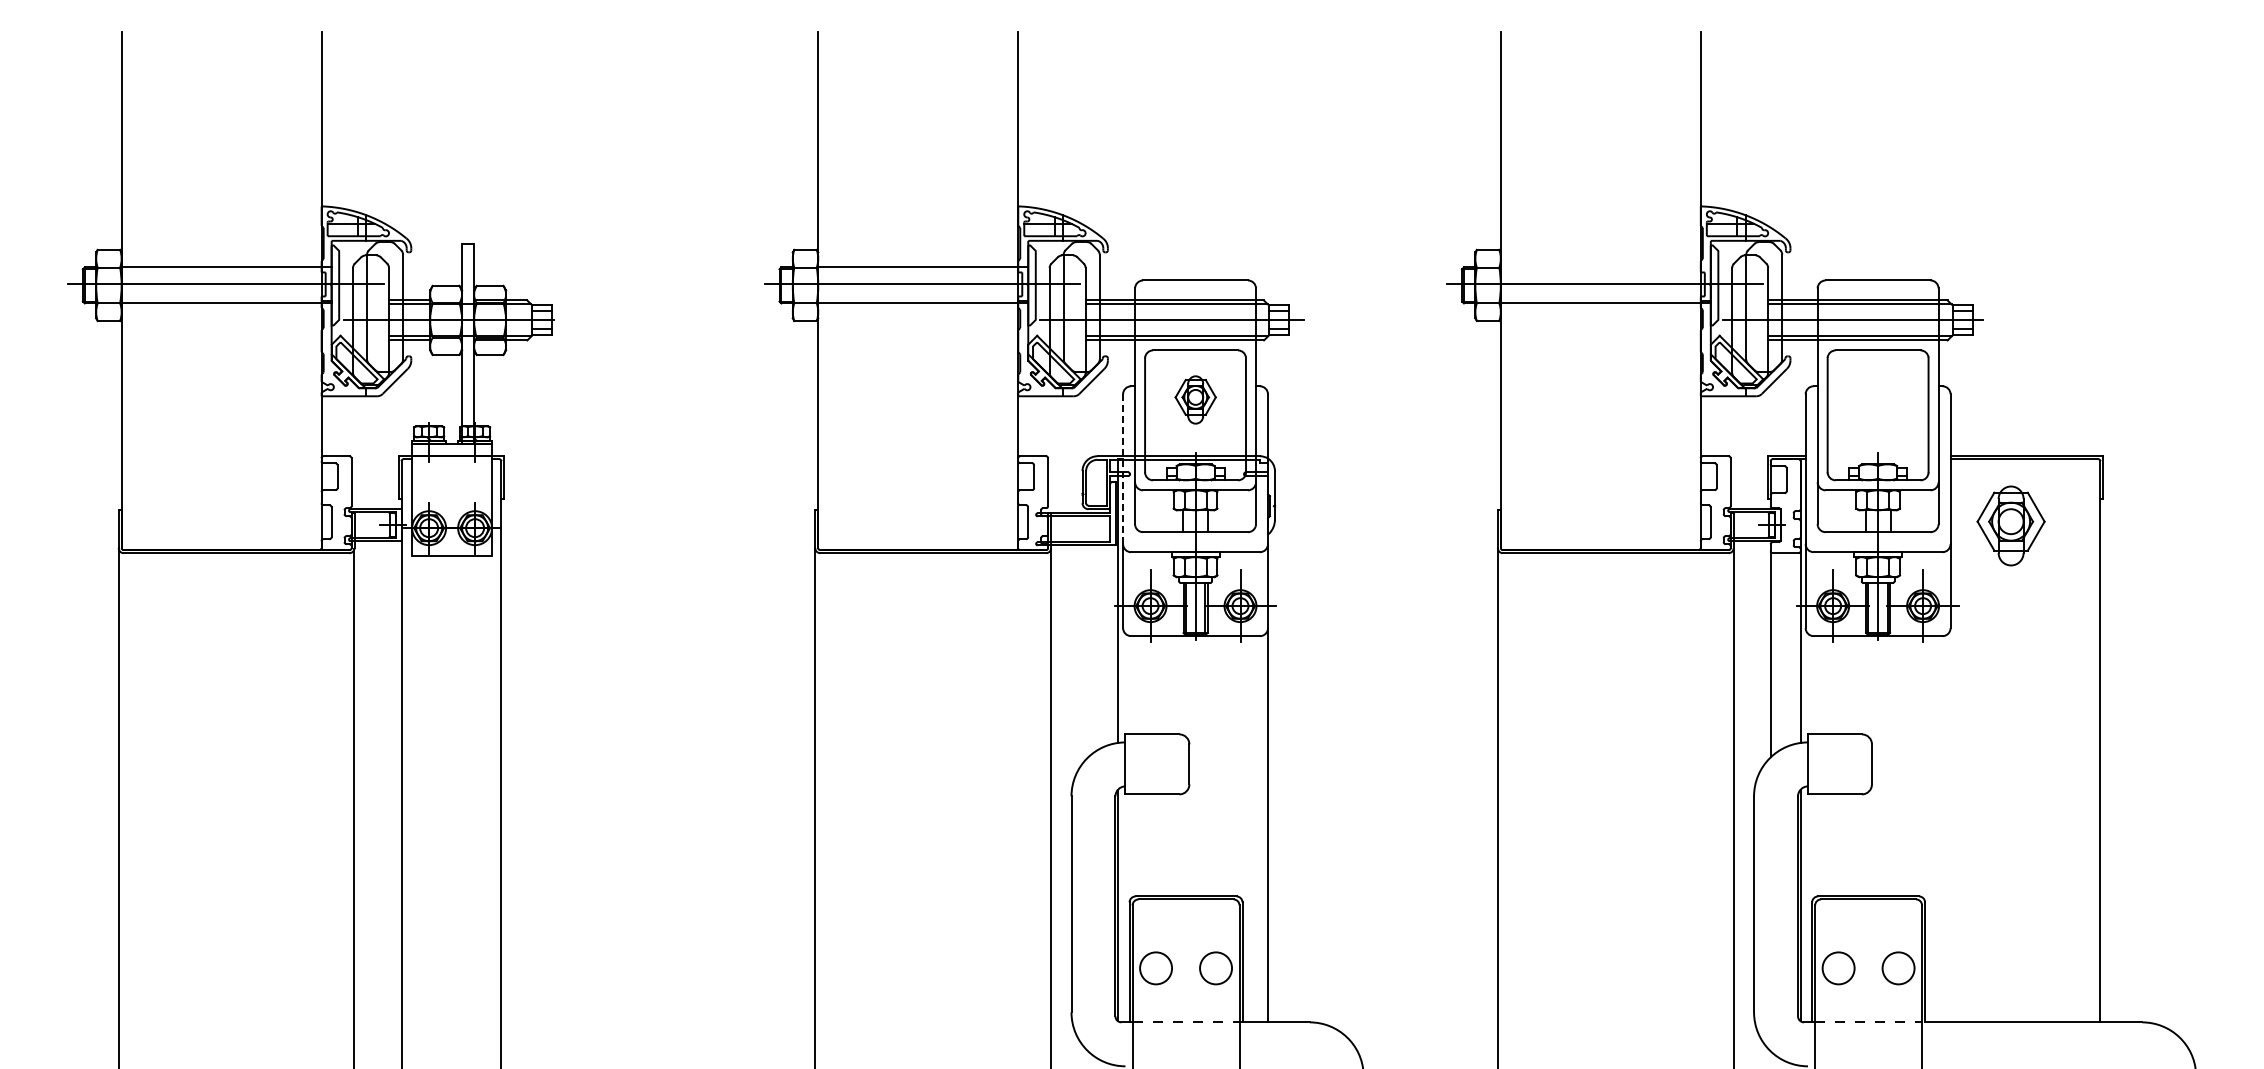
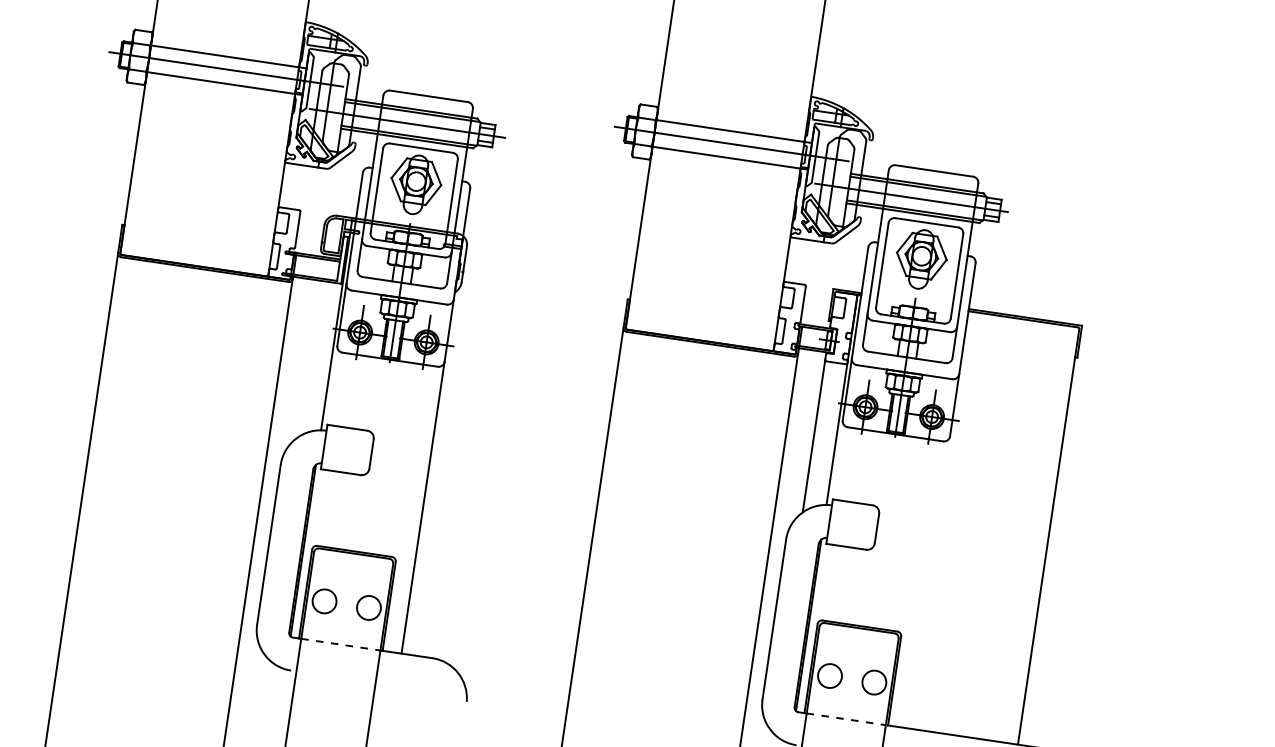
line: (1605, 267) -> (733, 131), added
part: (1195, 399) -> (415, 184), size x1.67
line: (1123, 469) -> (355, 228), dashed -> solid
part: (2010, 525) -> (920, 259), moved

